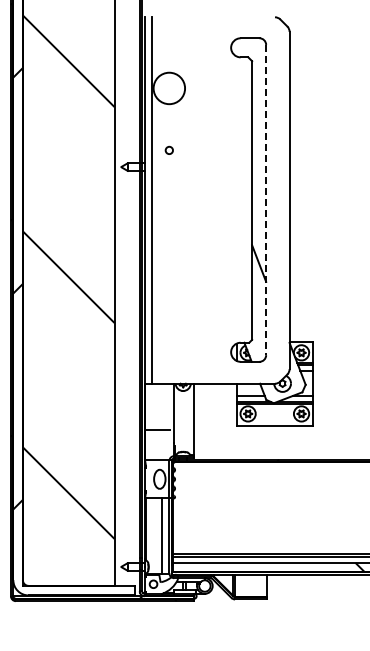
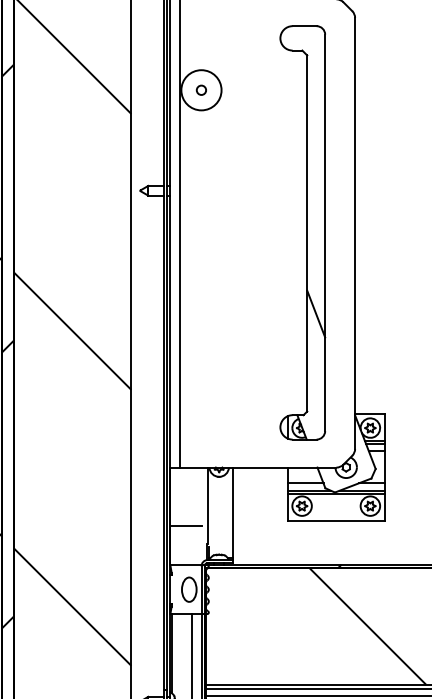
circle: (168, 149) -> (200, 89), moved
line: (266, 200) -> (325, 233), dashed -> solid
hatch: (299, 507) -> (367, 625), added

